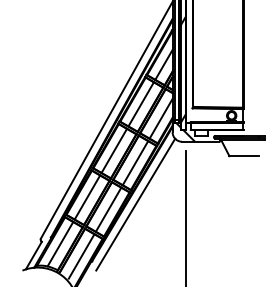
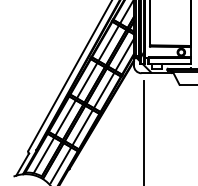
line: (135, 204) -> (104, 123), removed

